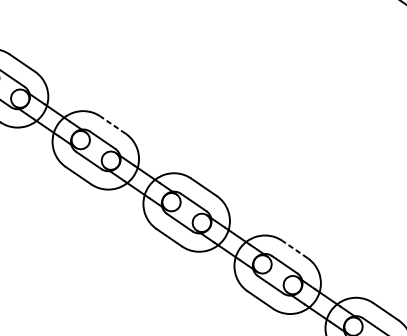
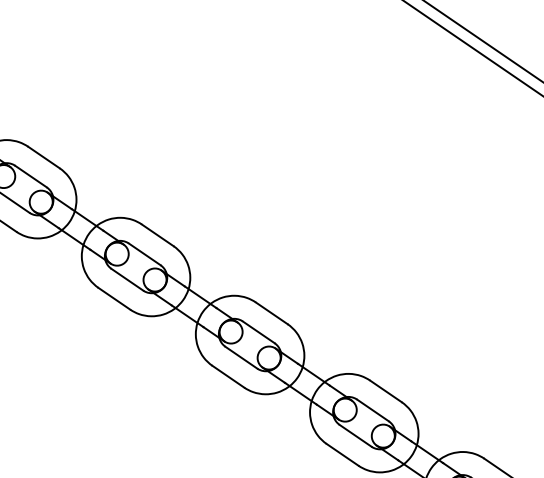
line: (112, 125) -> (157, 235), dashed -> solid
line: (294, 249) -> (385, 391), dashed -> solid

